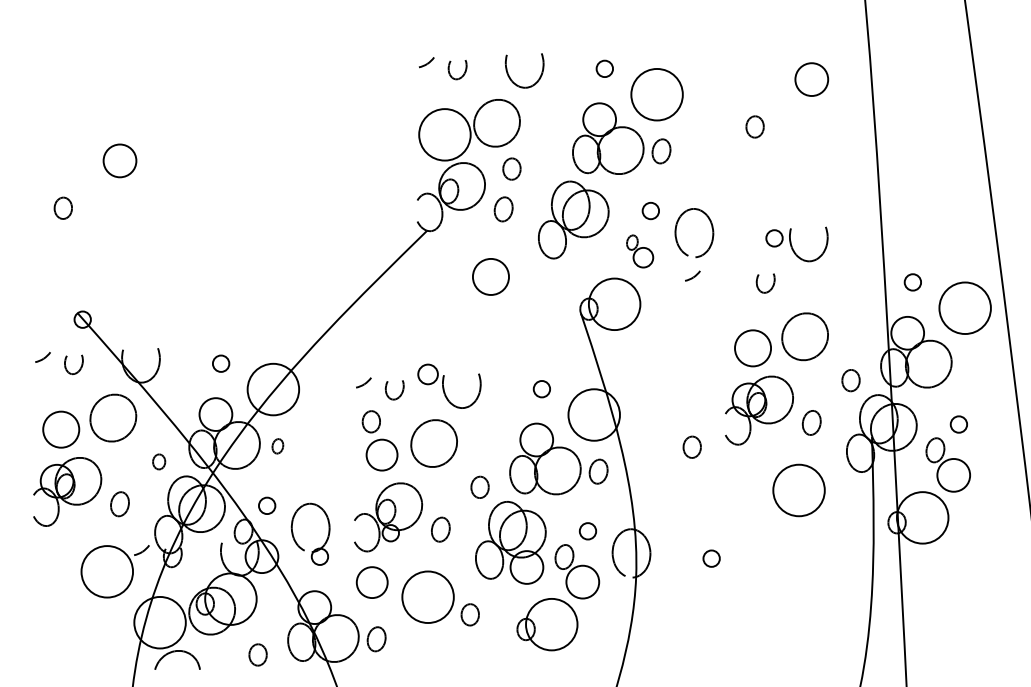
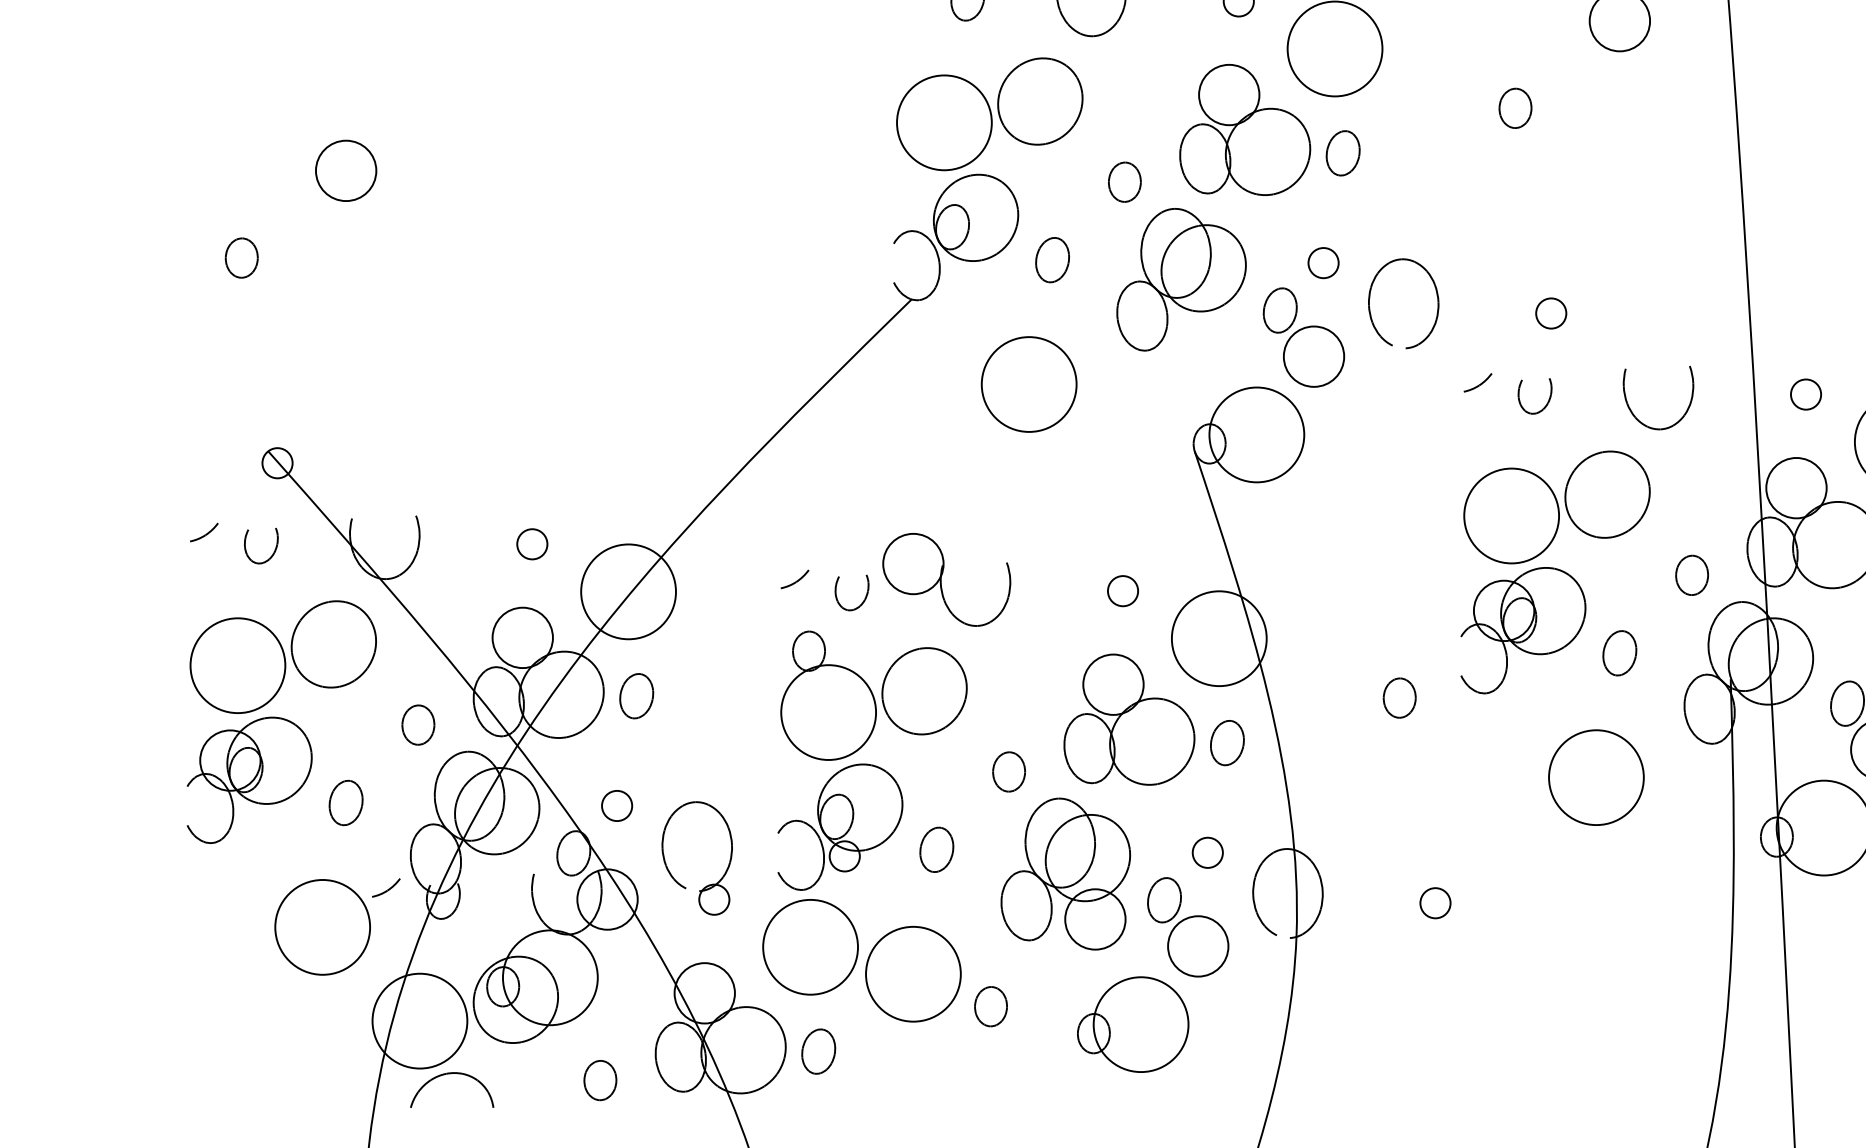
part: (511, 168) -> (1124, 181), moved
part: (639, 251) -> (1302, 337), size x1.67
part: (797, 254) -> (1637, 416), moved
part: (692, 275) -> (1477, 381), moved
circle: (490, 276) -> (1028, 383), size x1.43
circle: (752, 348) -> (1510, 516), size x1.43
circle: (427, 374) -> (912, 564), size x1.67
circle: (60, 429) -> (236, 665), size x1.43
part: (277, 446) -> (636, 696), size x1.67
circle: (381, 454) -> (827, 711), size x1.67
part: (158, 461) -> (417, 724), size x1.43
circle: (372, 582) -> (811, 947), size x1.67

